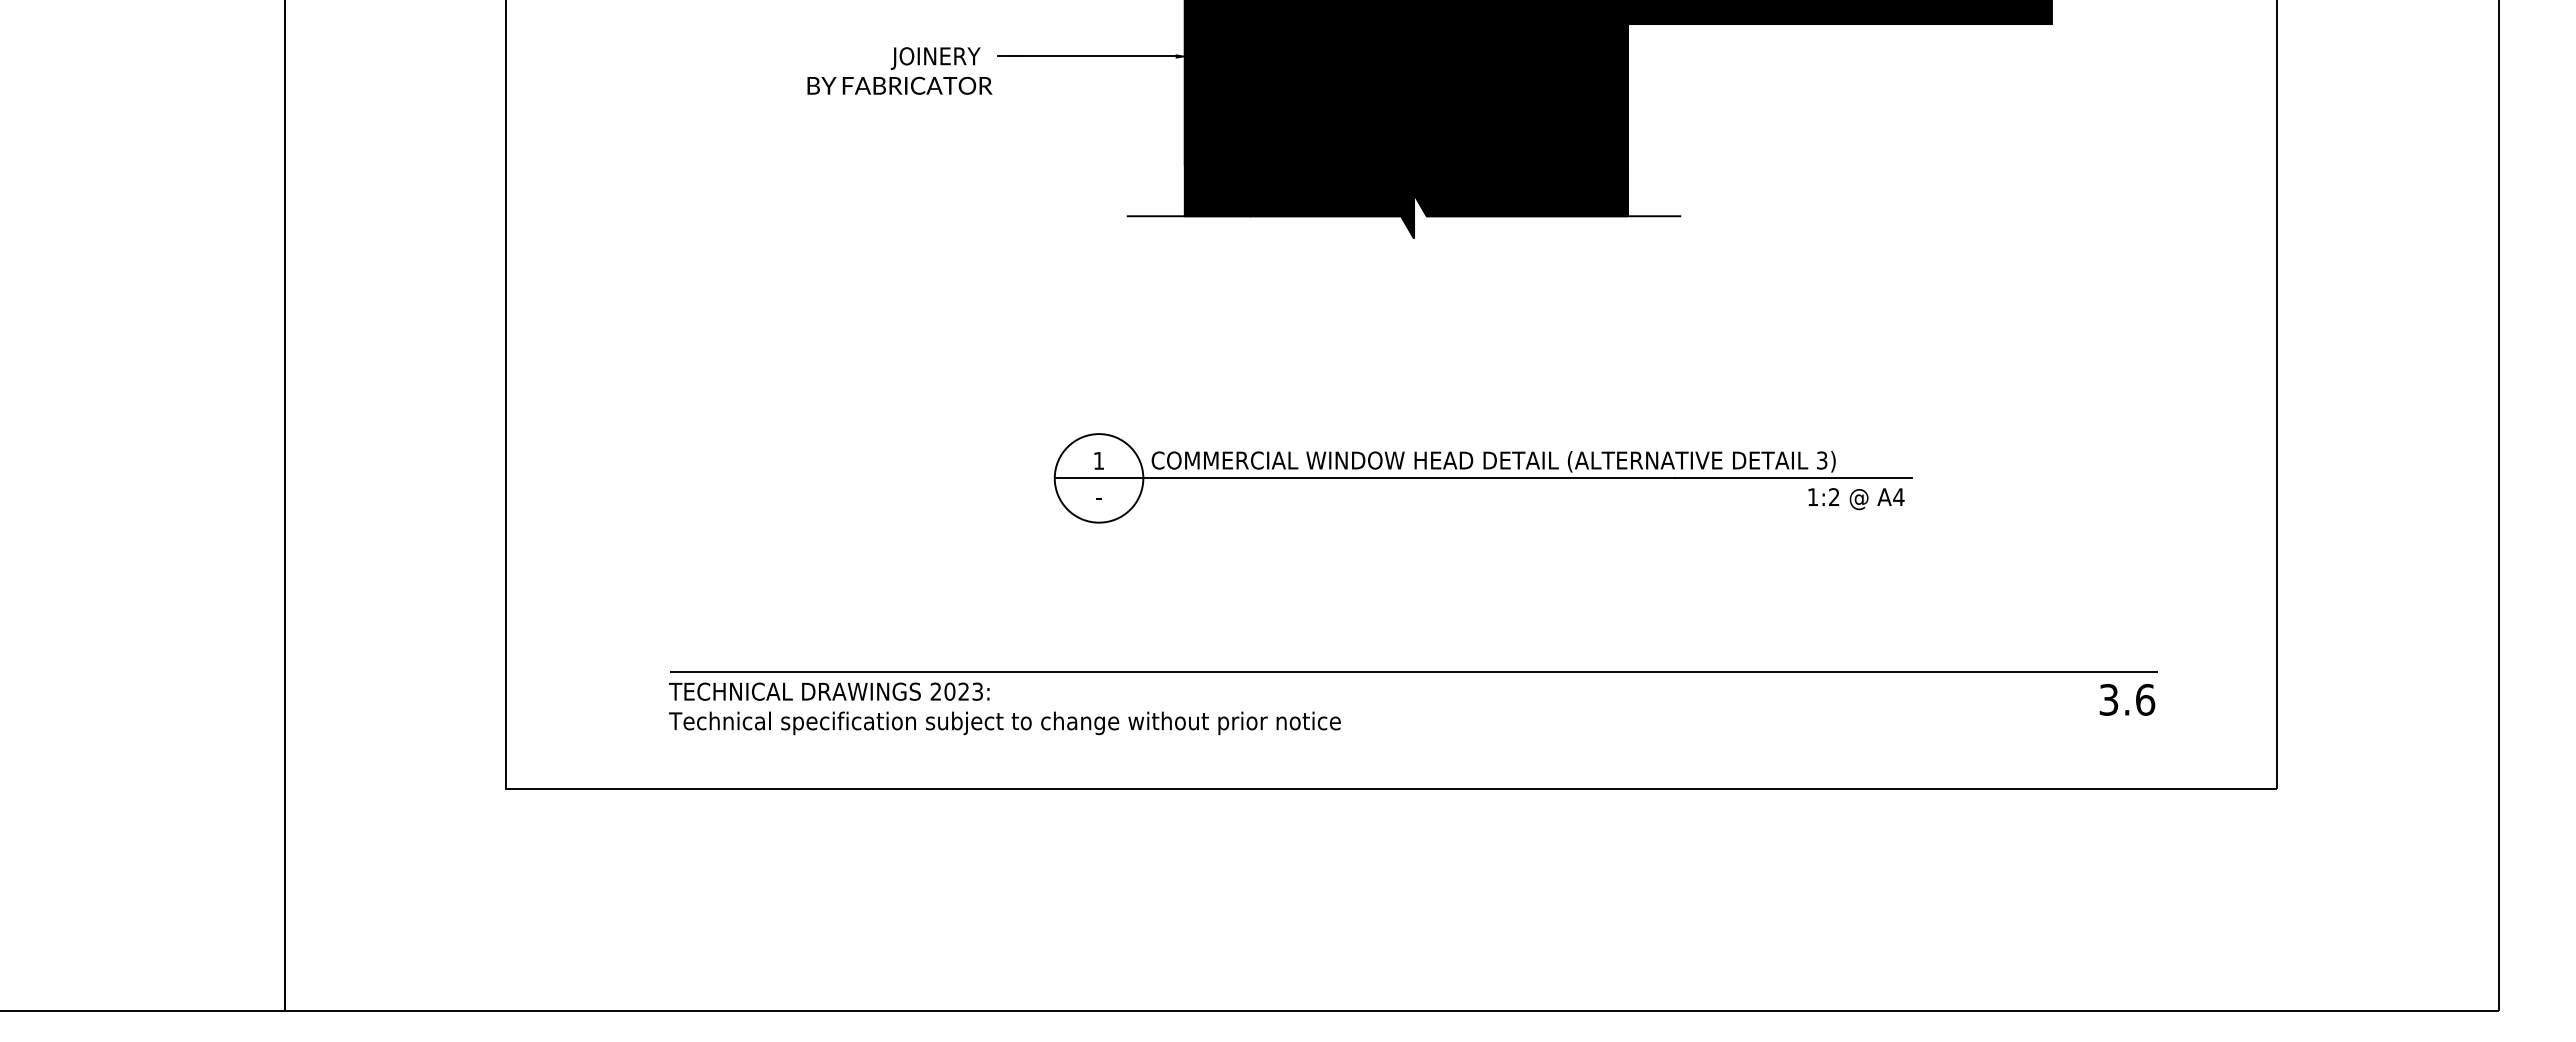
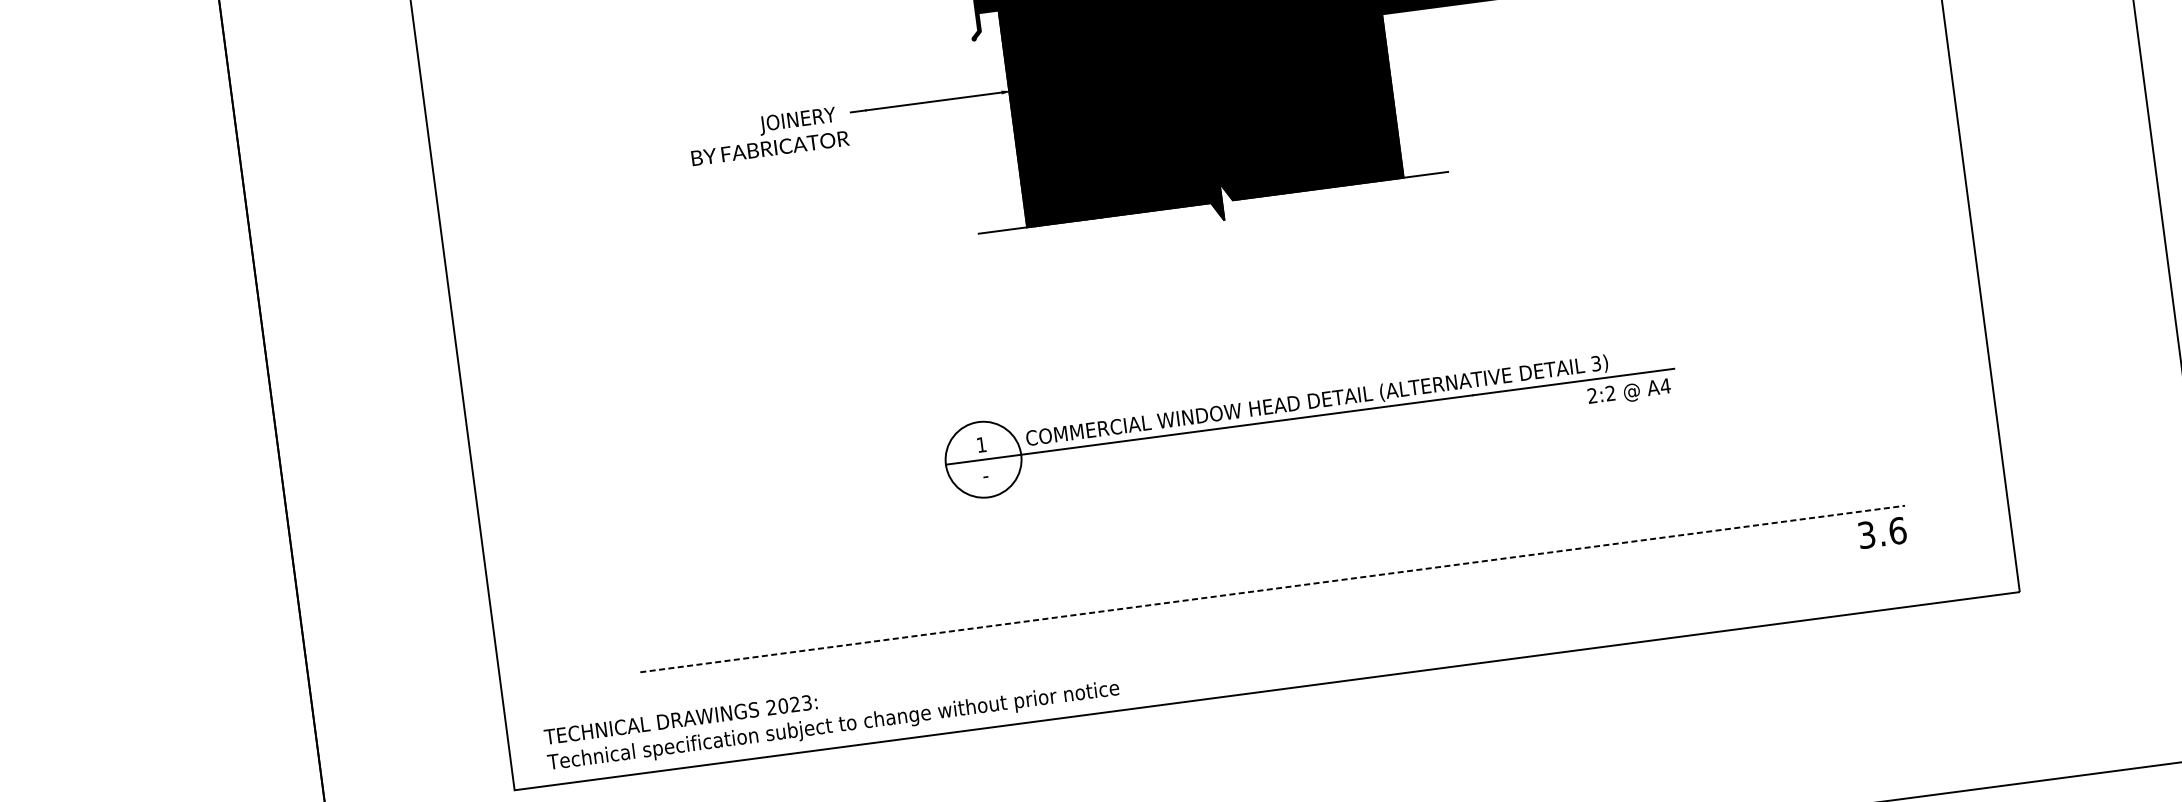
text: (1812, 496) -> (1592, 395), 1:2 -> 2:2
line: (1413, 671) -> (1272, 588), solid -> dashed
text: (1004, 708) -> (831, 714), moved

